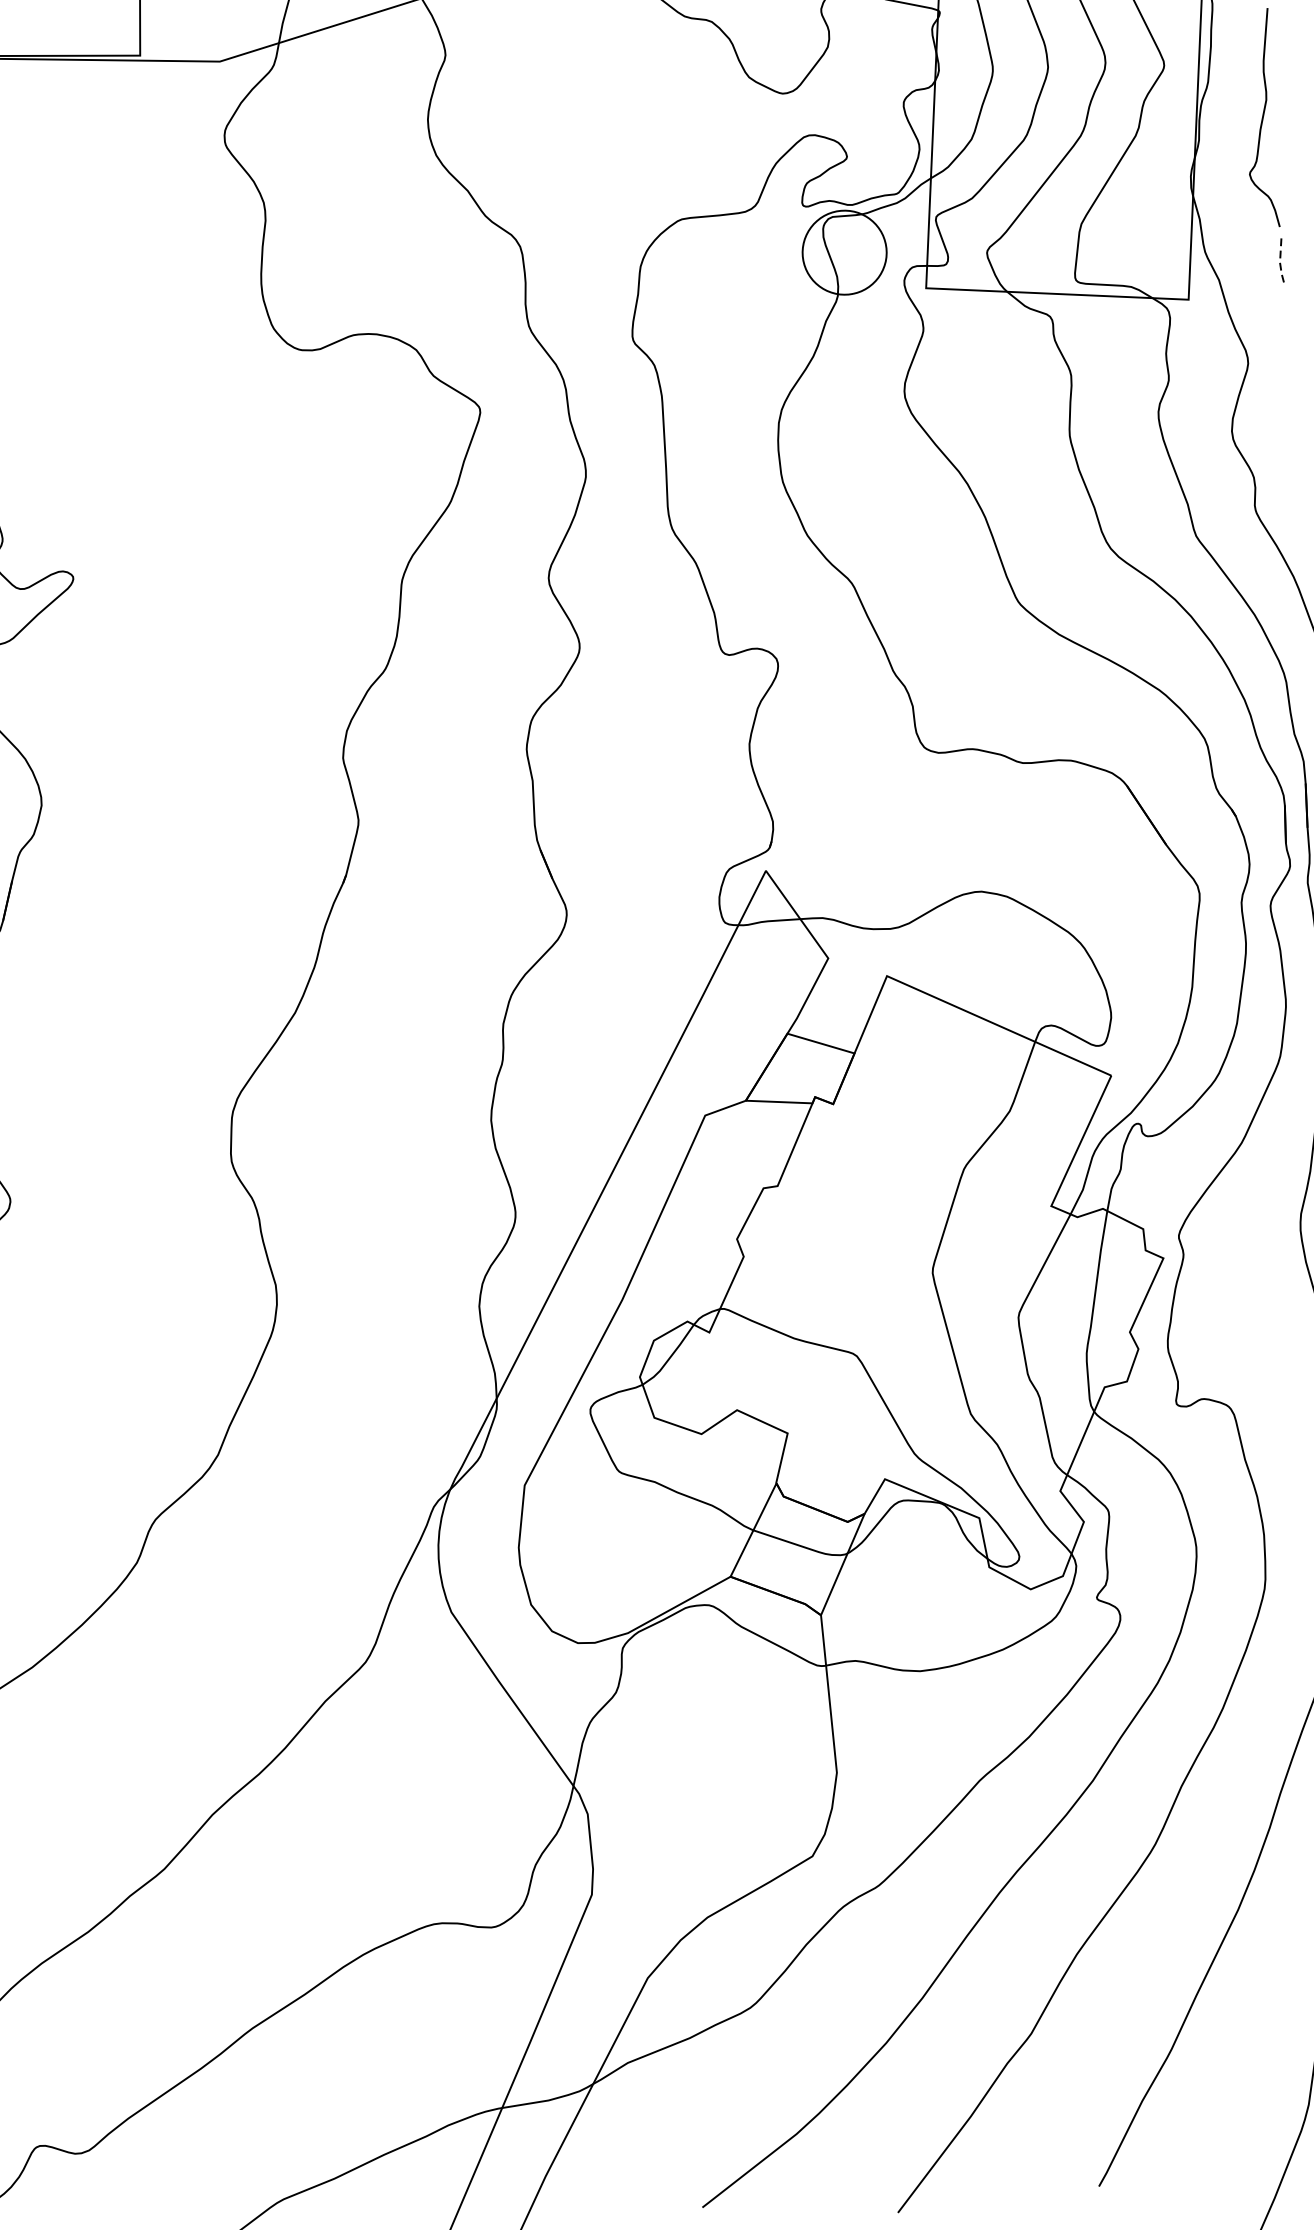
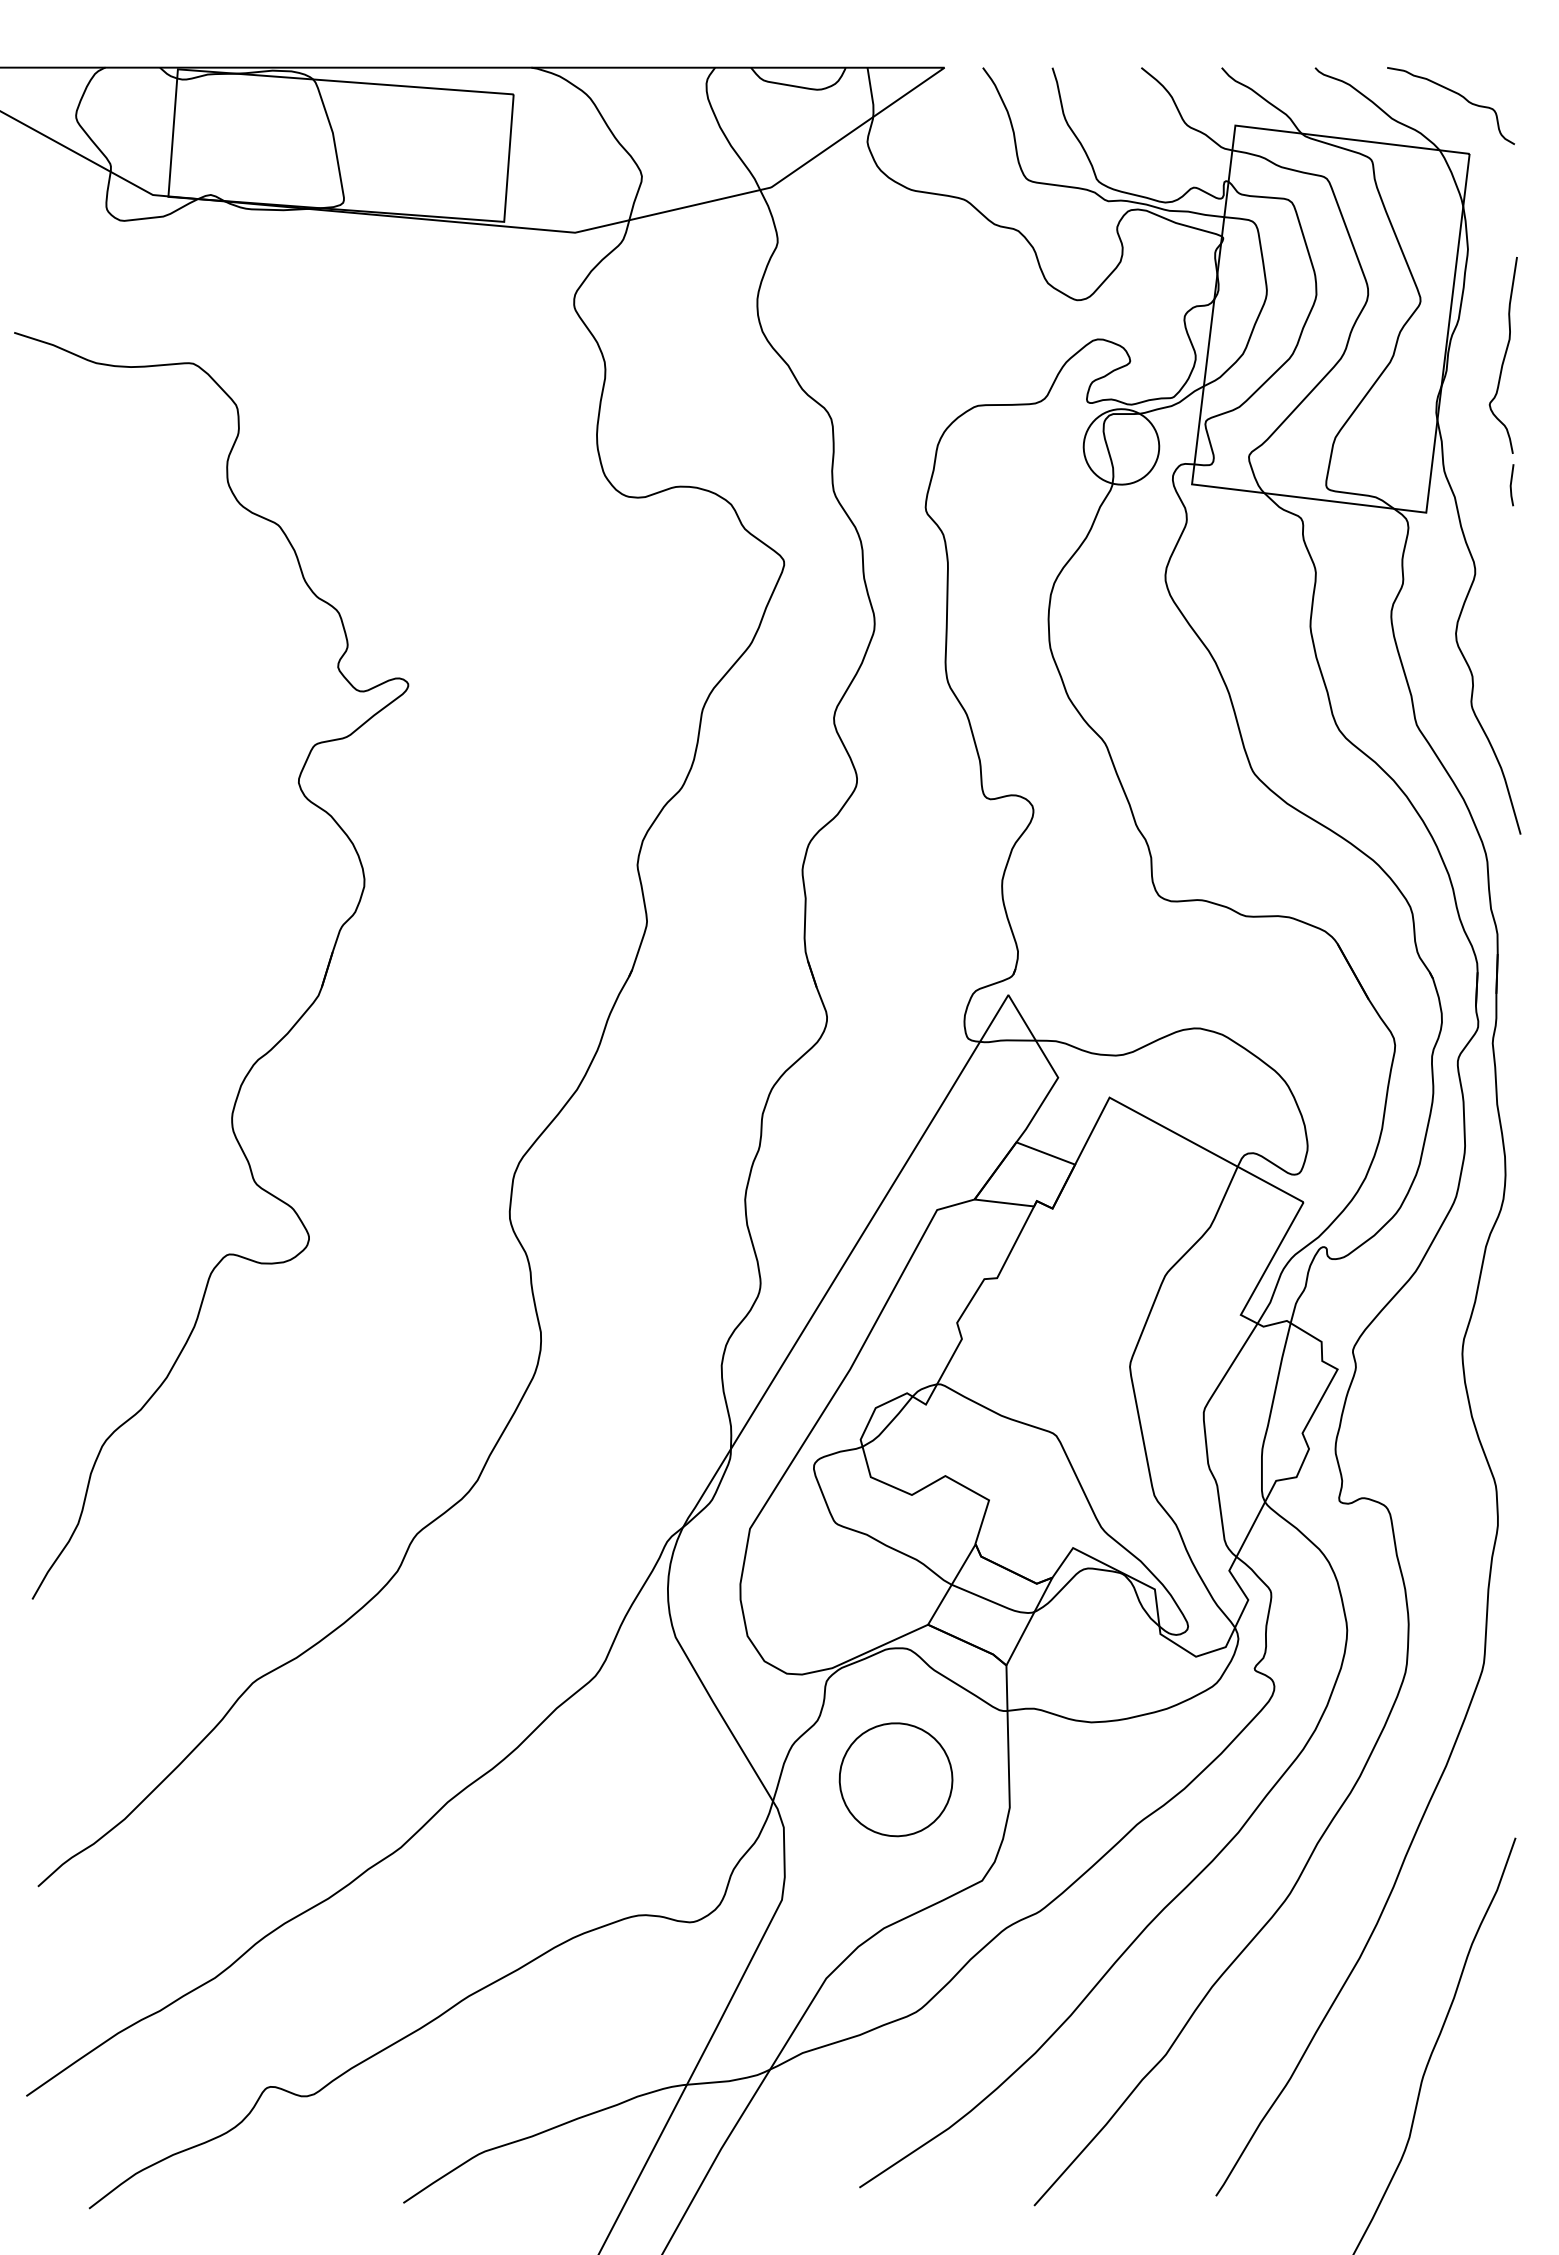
line: (1279, 262) -> (1510, 485), dashed -> solid
part: (707, 1751) -> (895, 1779), added

